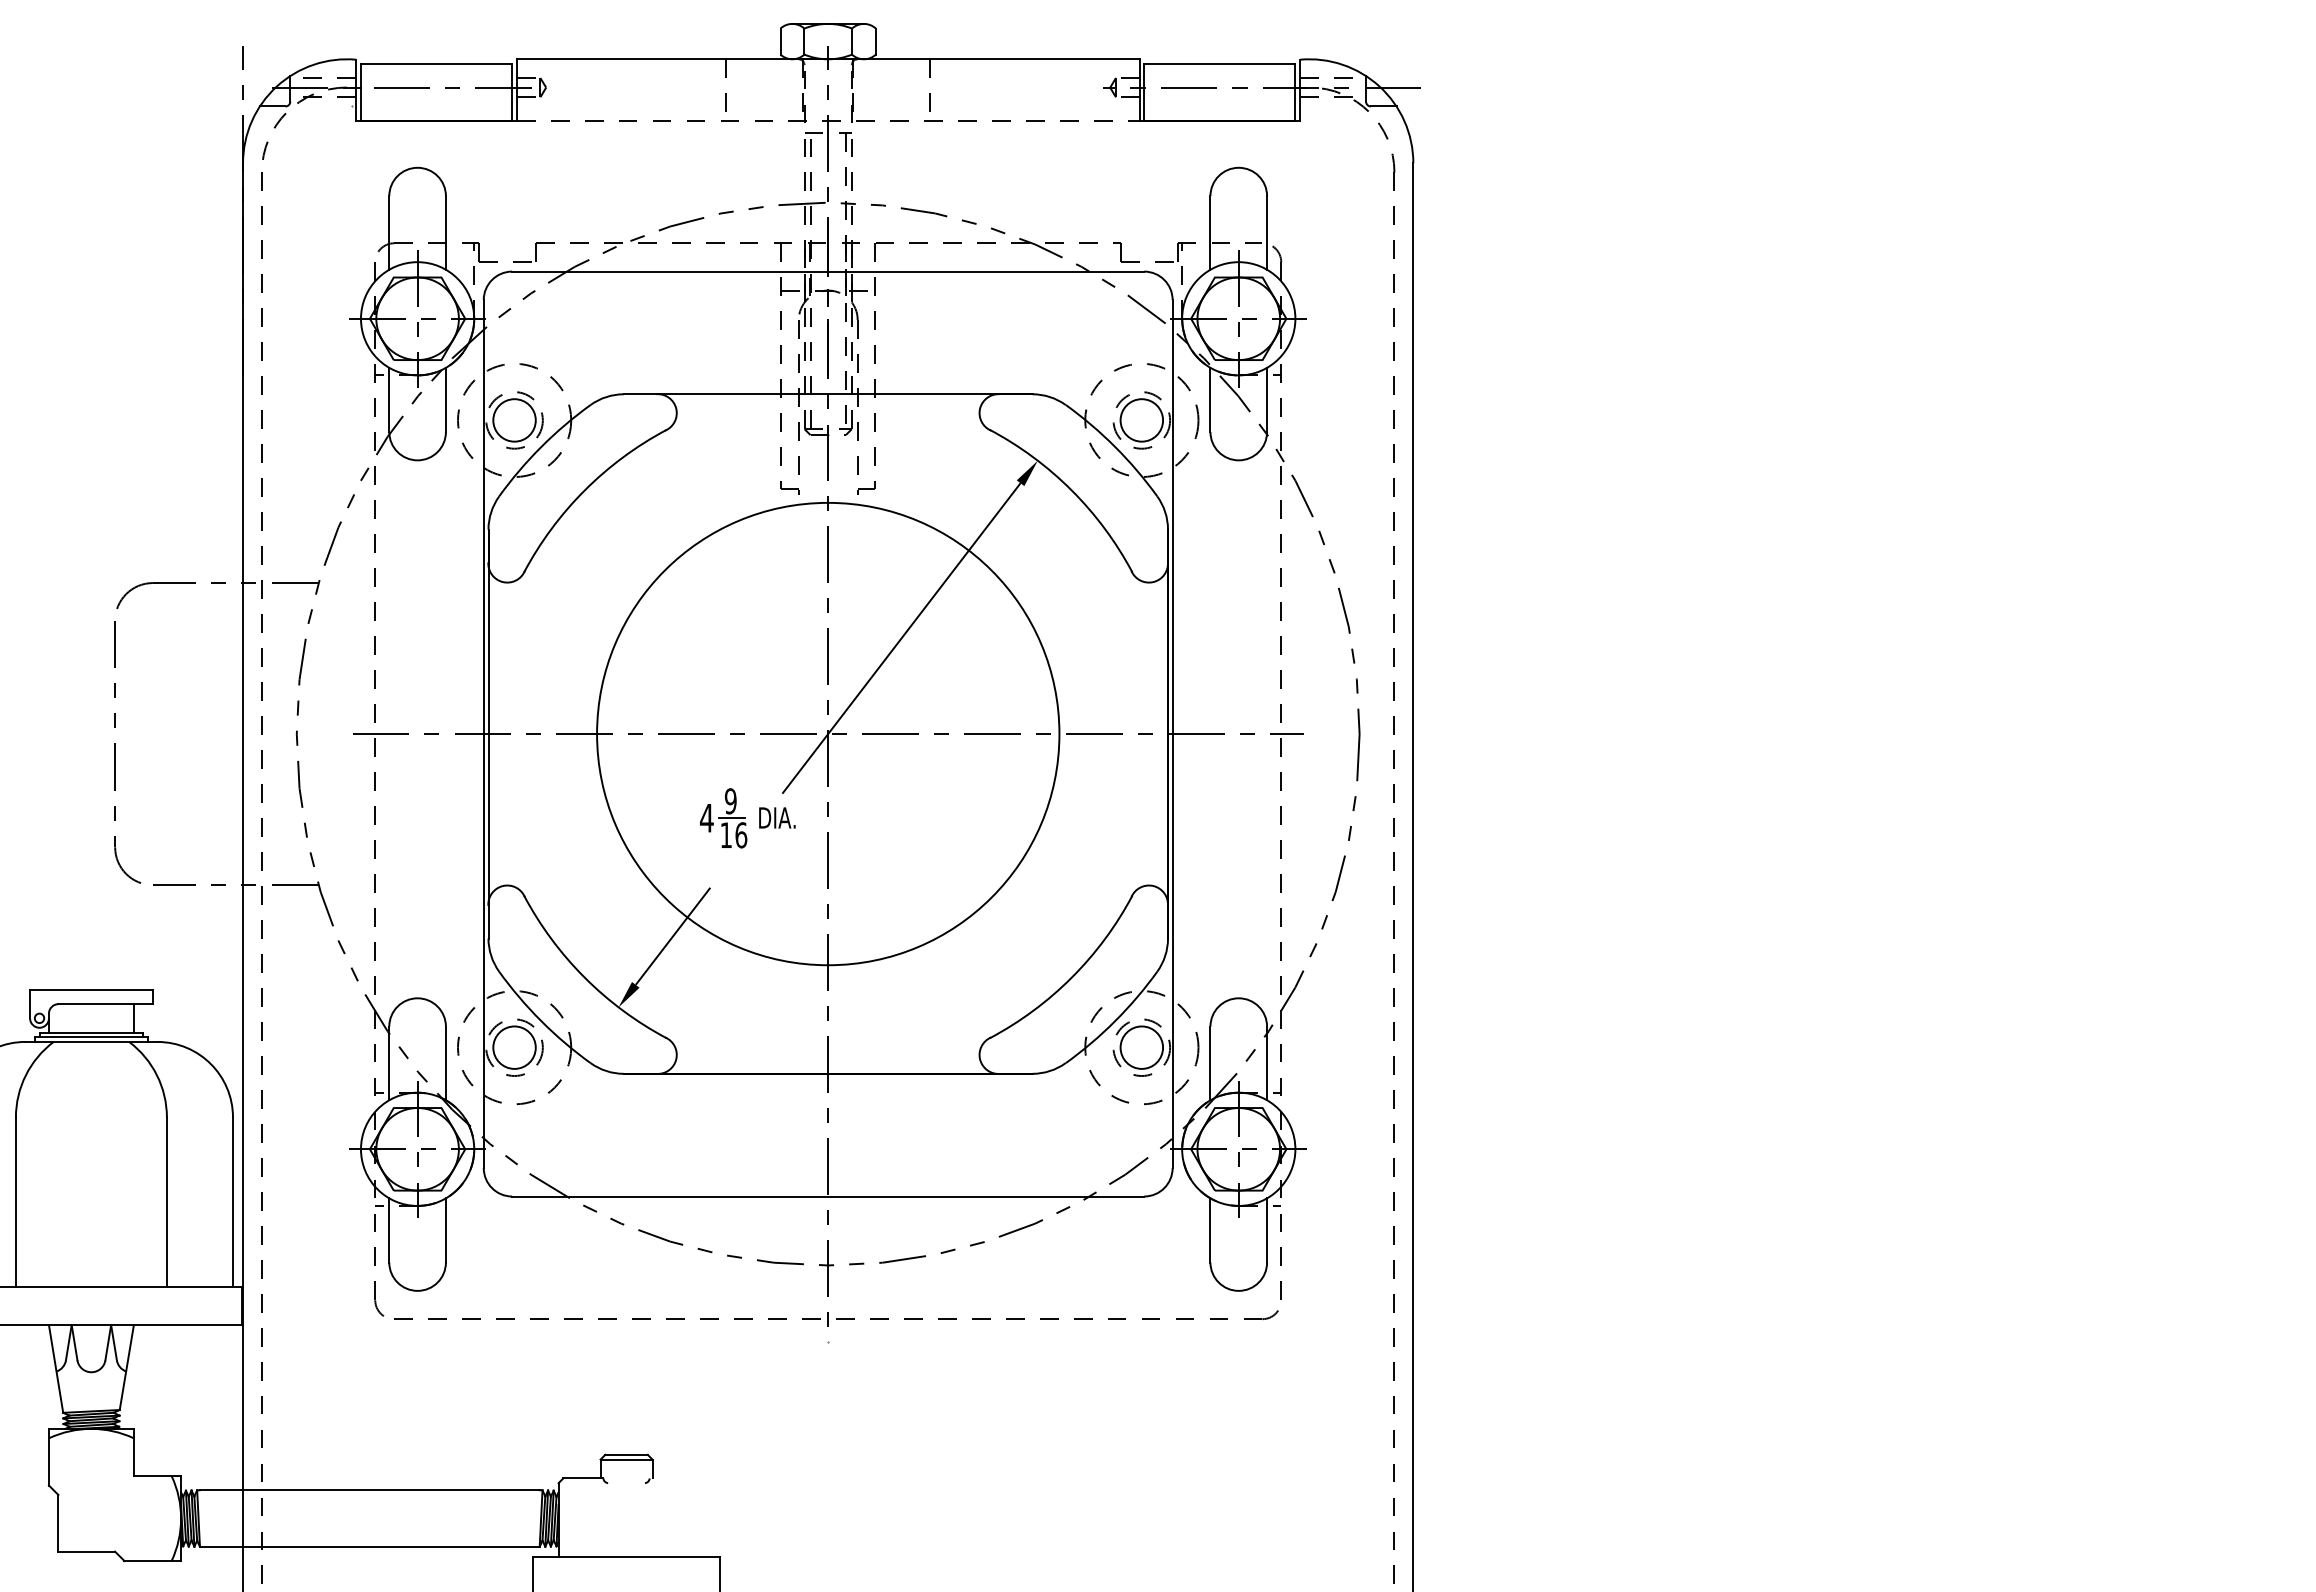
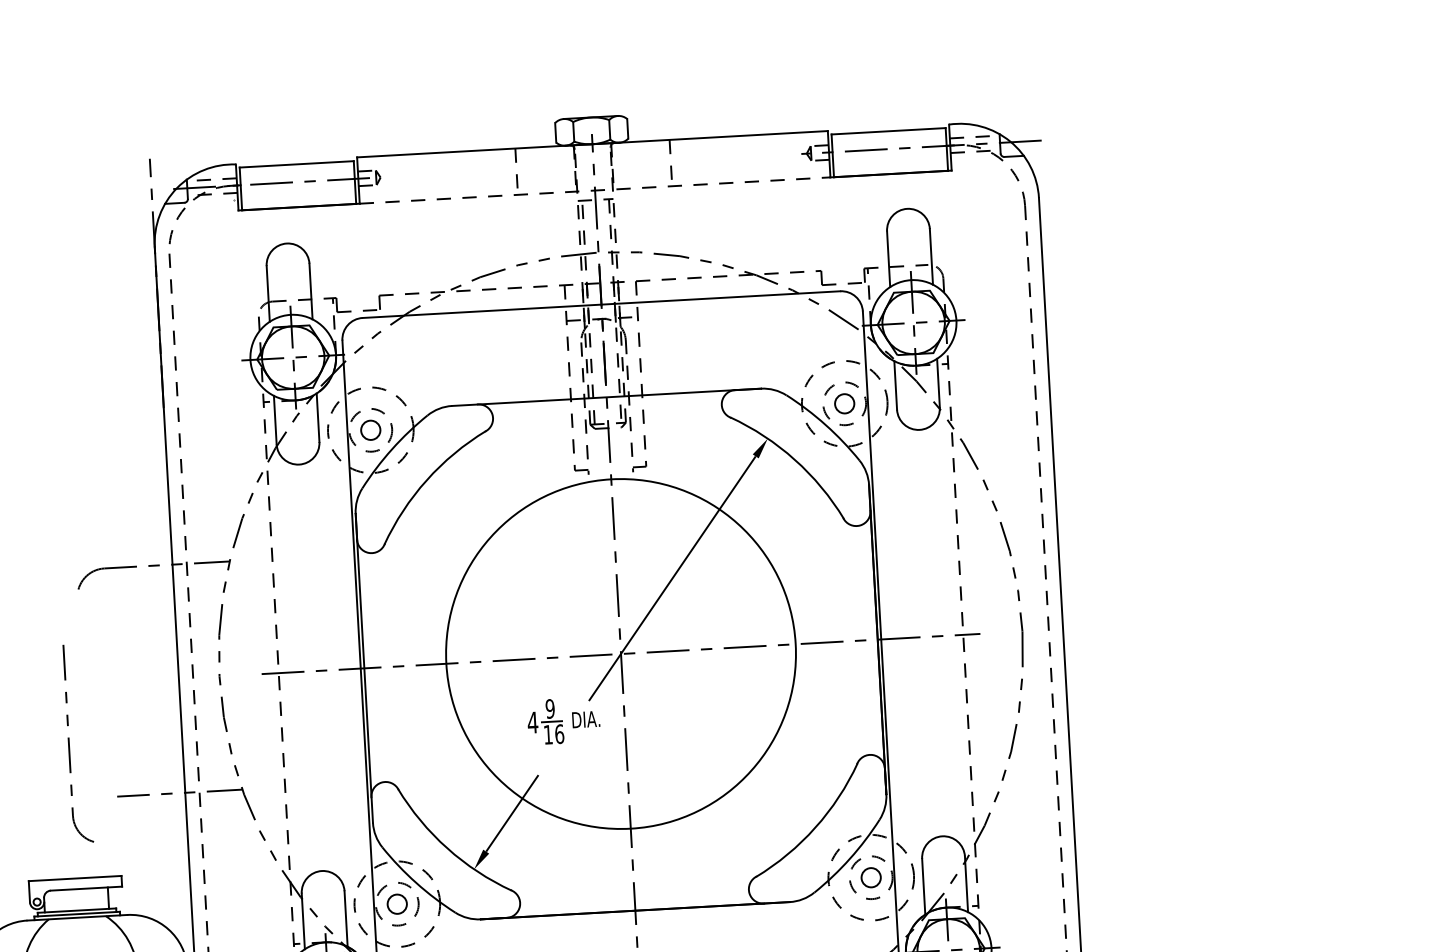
circle: (514, 420) -> (370, 430), size x0.6
circle: (1141, 420) -> (844, 403), size x0.6
part: (115, 752) -> (69, 744), moved
circle: (514, 1047) -> (397, 904), size x0.6
circle: (1141, 1047) -> (870, 877), size x0.6

